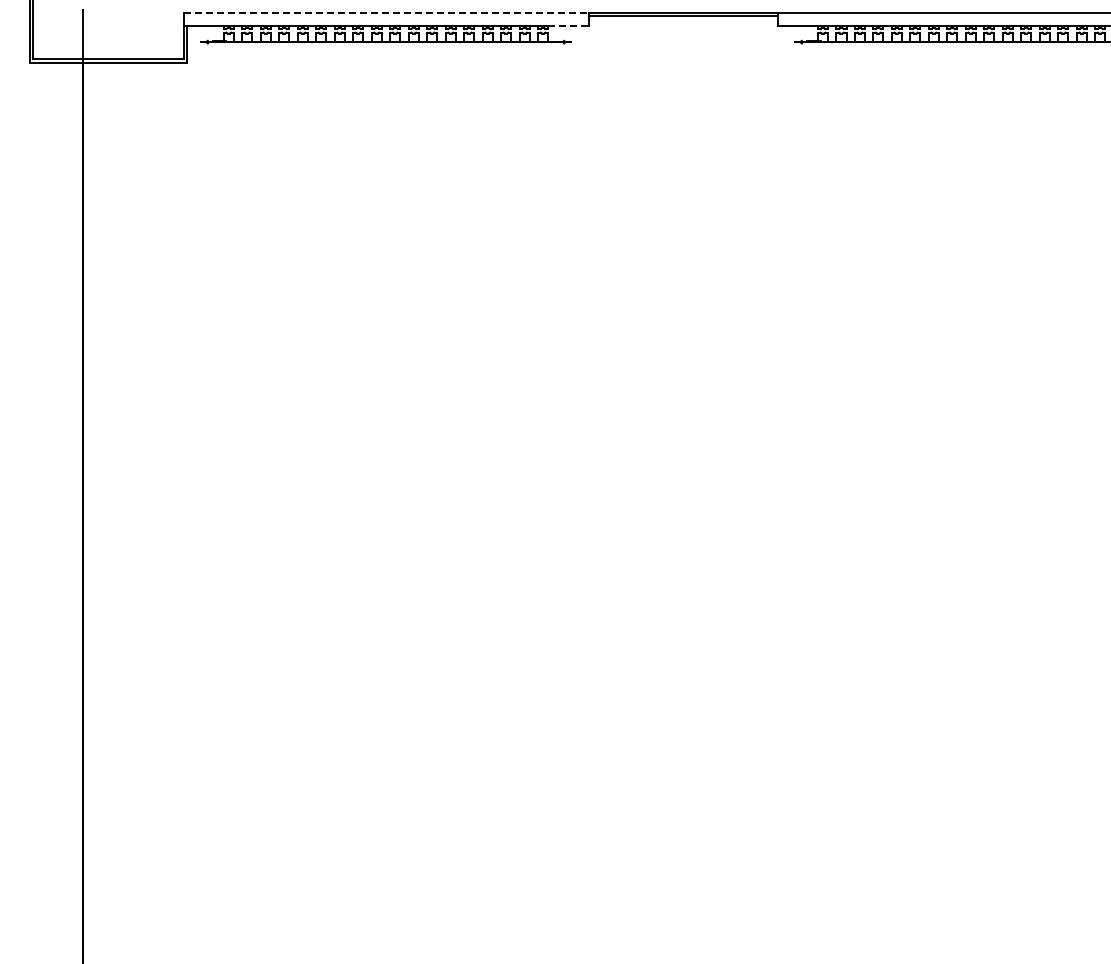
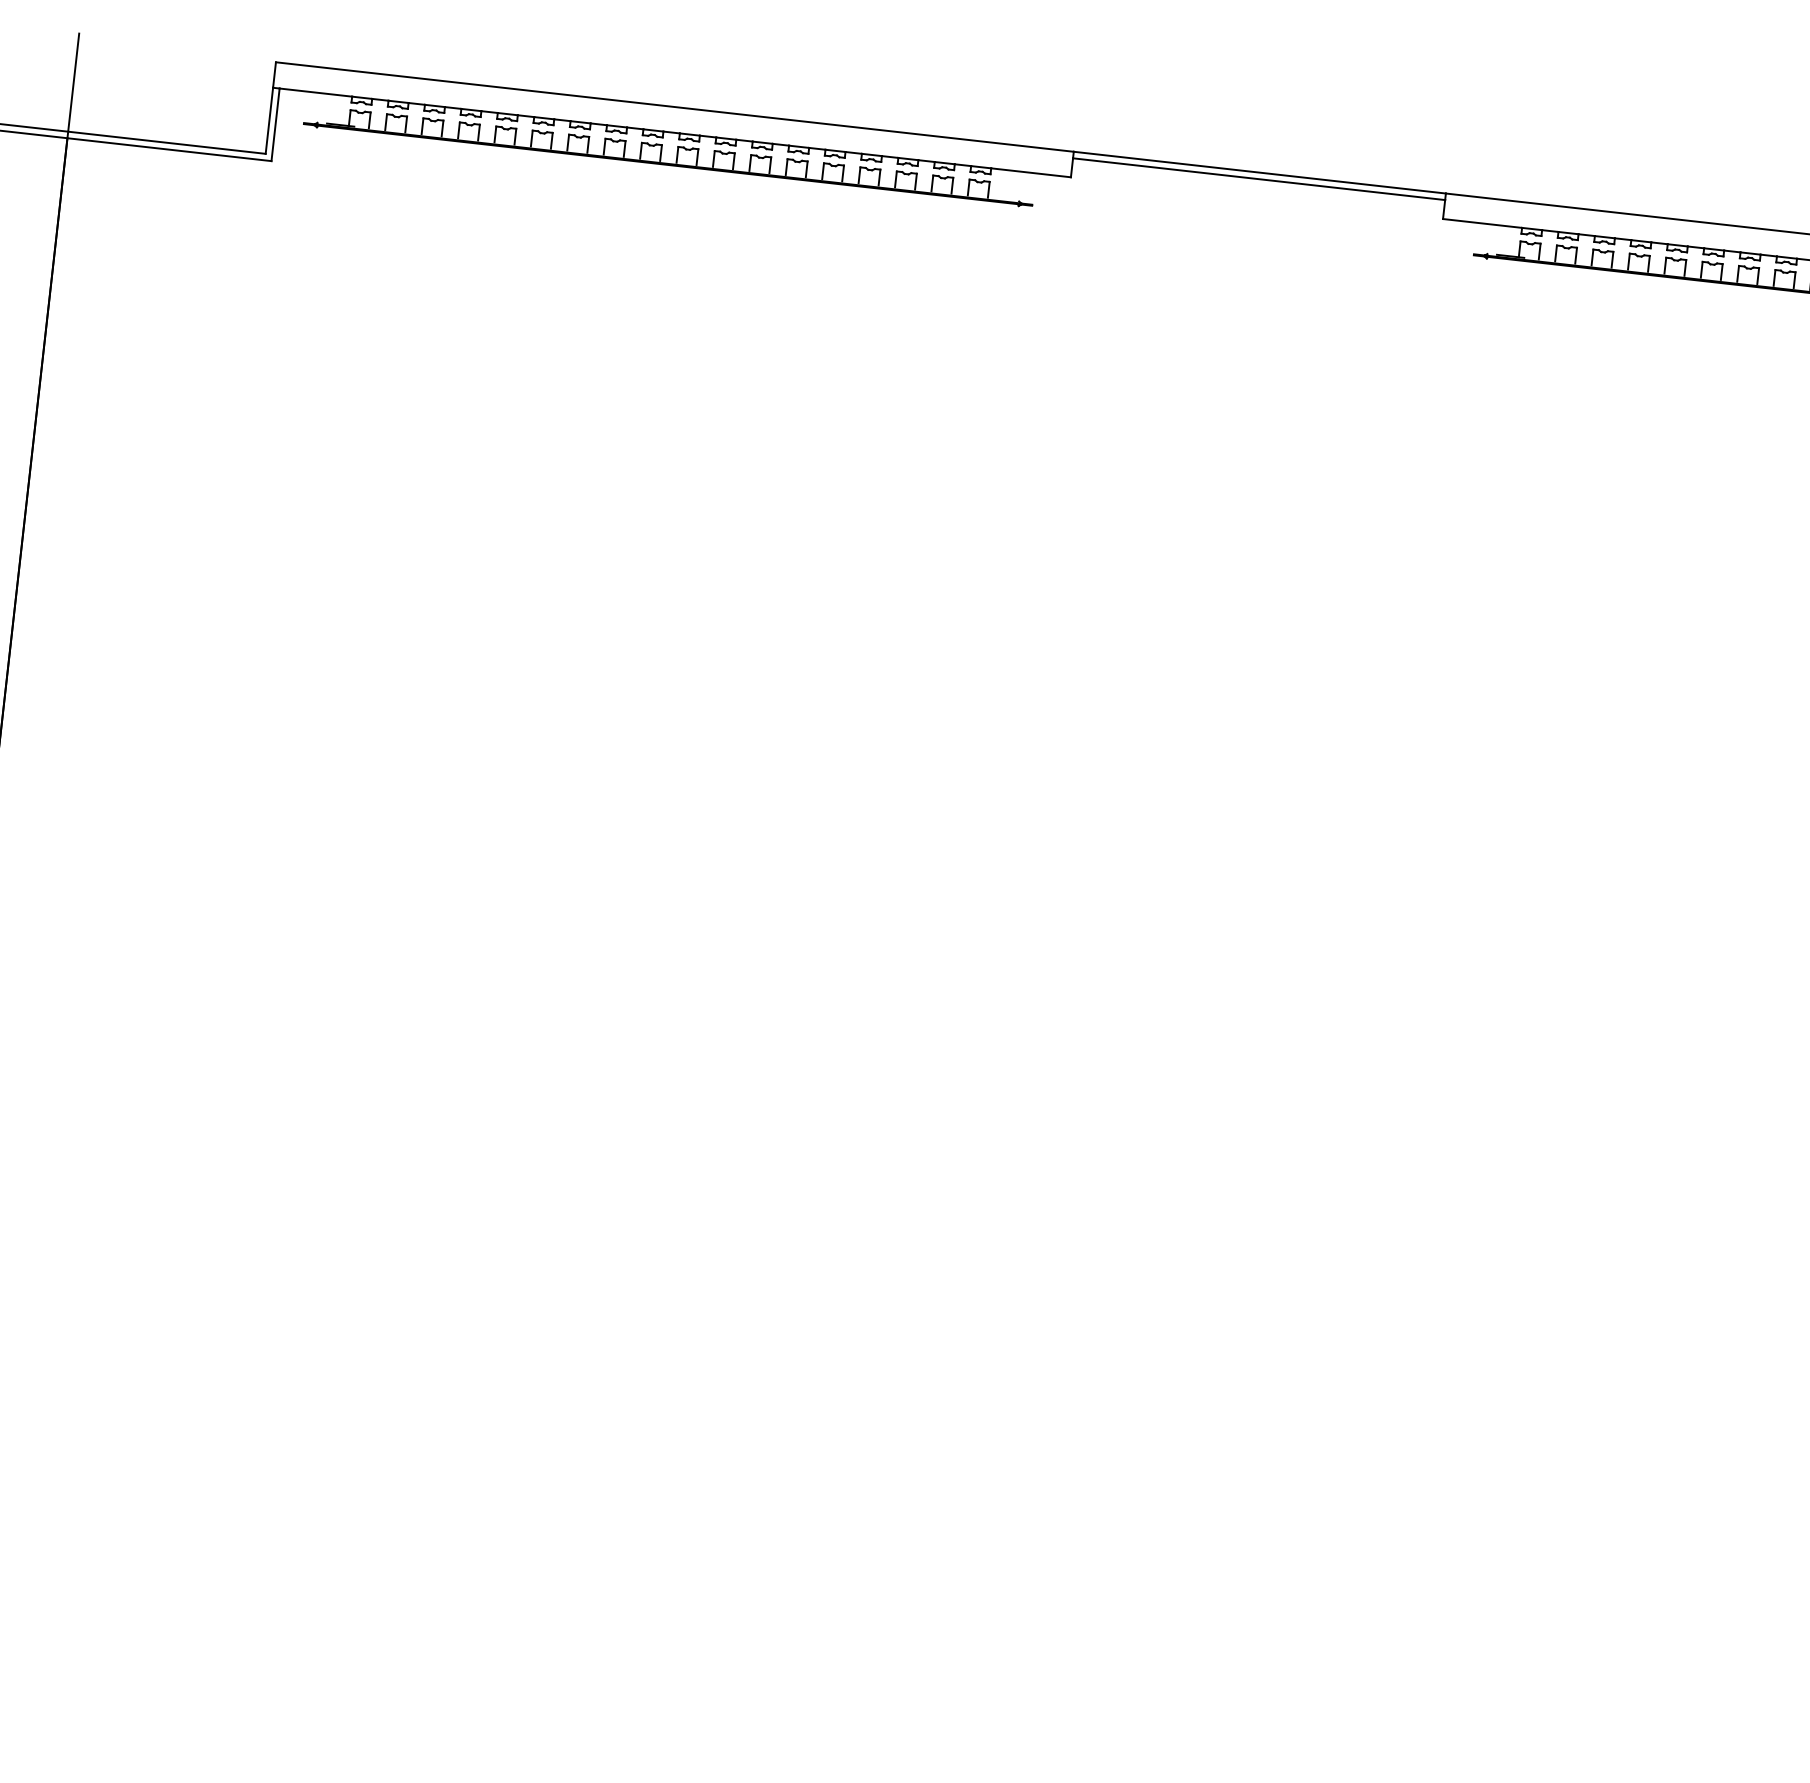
line: (386, 12) -> (675, 106), dashed -> solid
line: (568, 25) -> (1031, 172), dashed -> solid

